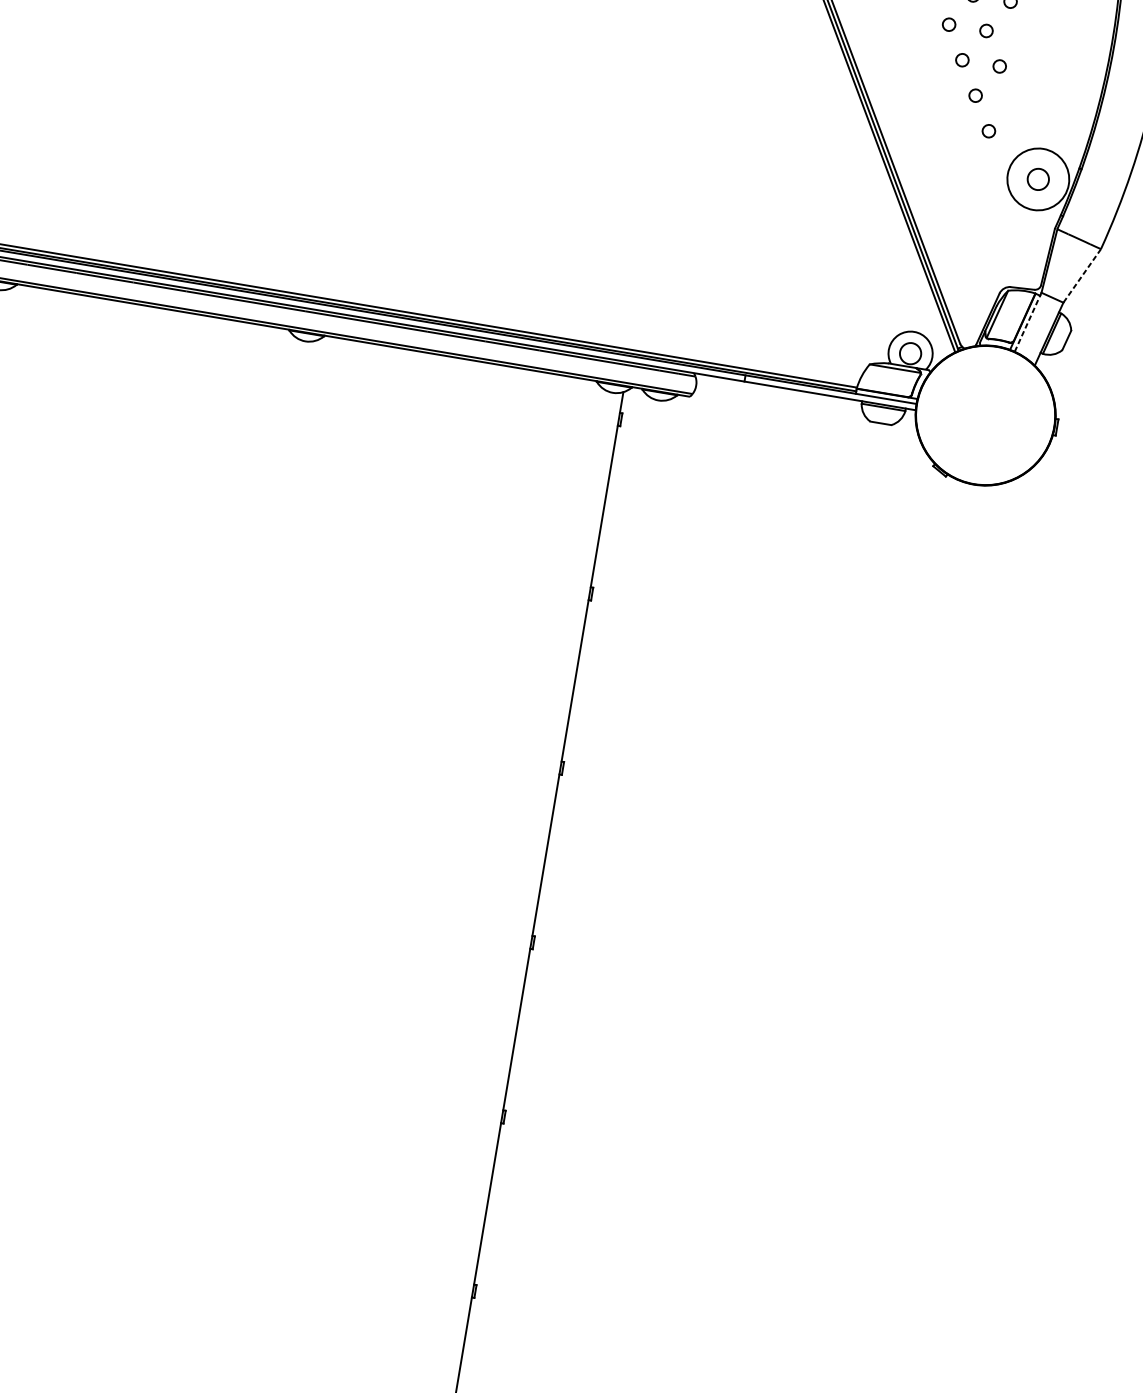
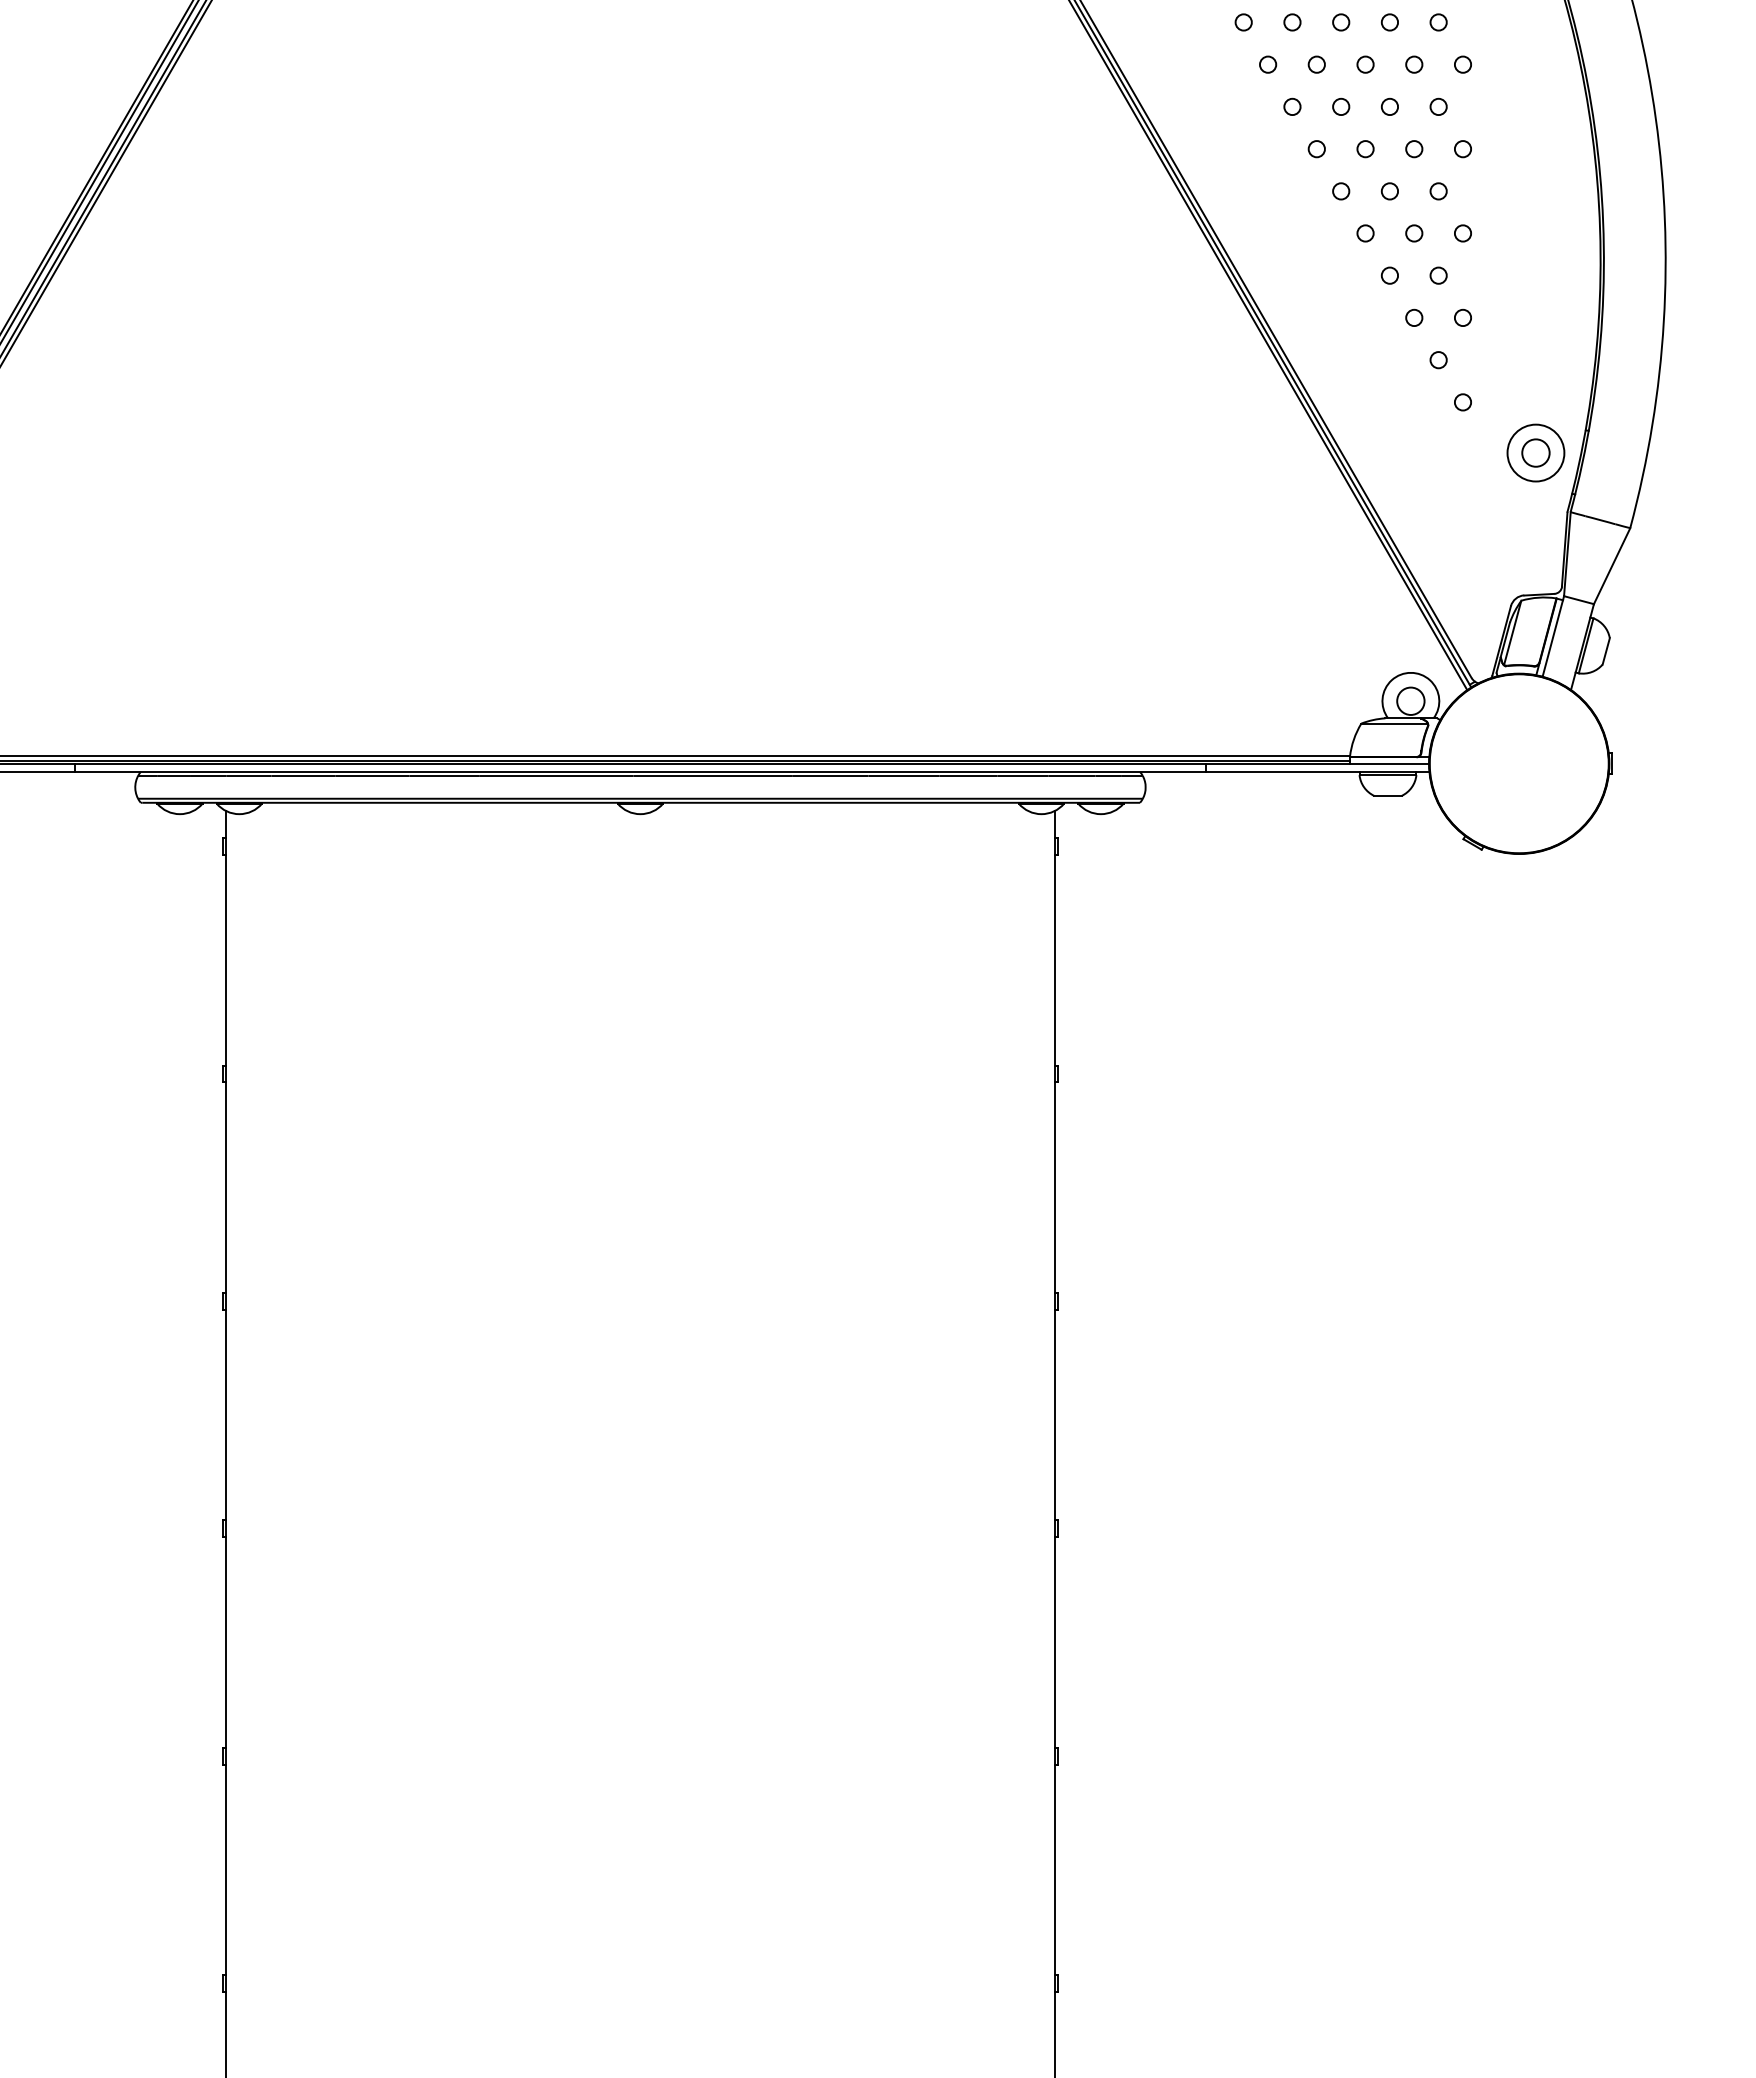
circle: (1038, 178) -> (1535, 452), size x0.71
line: (1081, 276) -> (1611, 566), dashed -> solid
line: (1028, 322) -> (1553, 636), dashed -> solid

